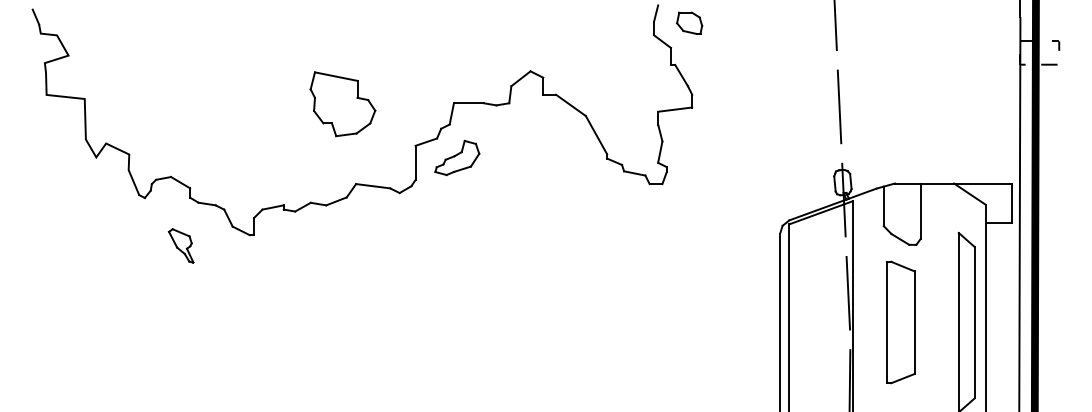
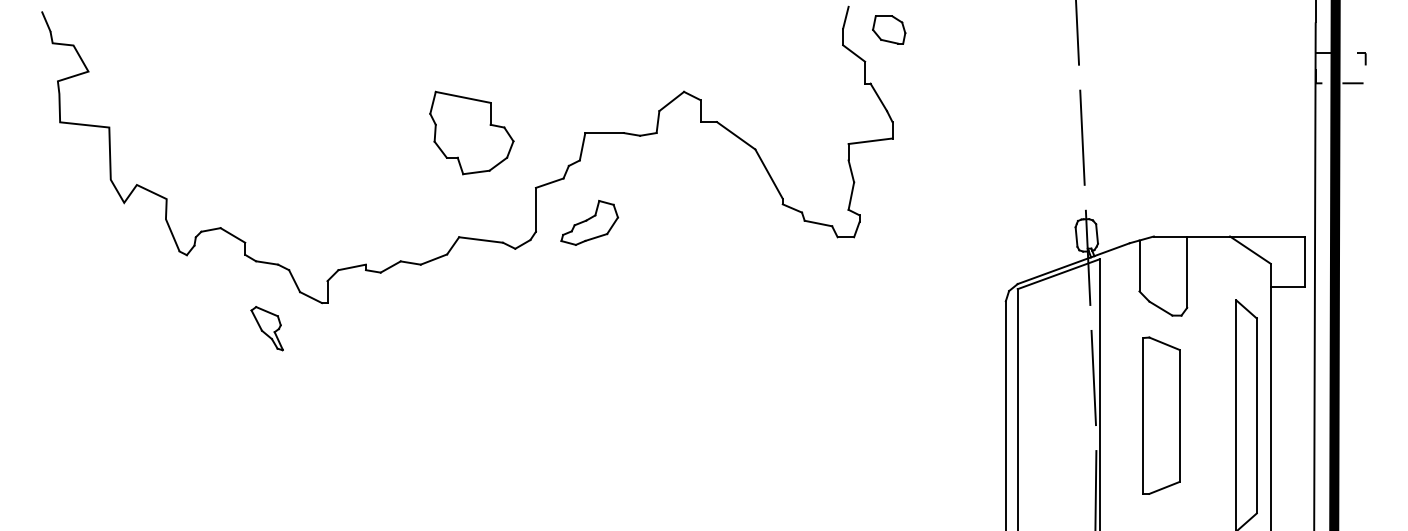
part: (342, 104) -> (471, 133), moved
part: (457, 157) -> (589, 222), moved
part: (181, 245) -> (267, 328), moved

